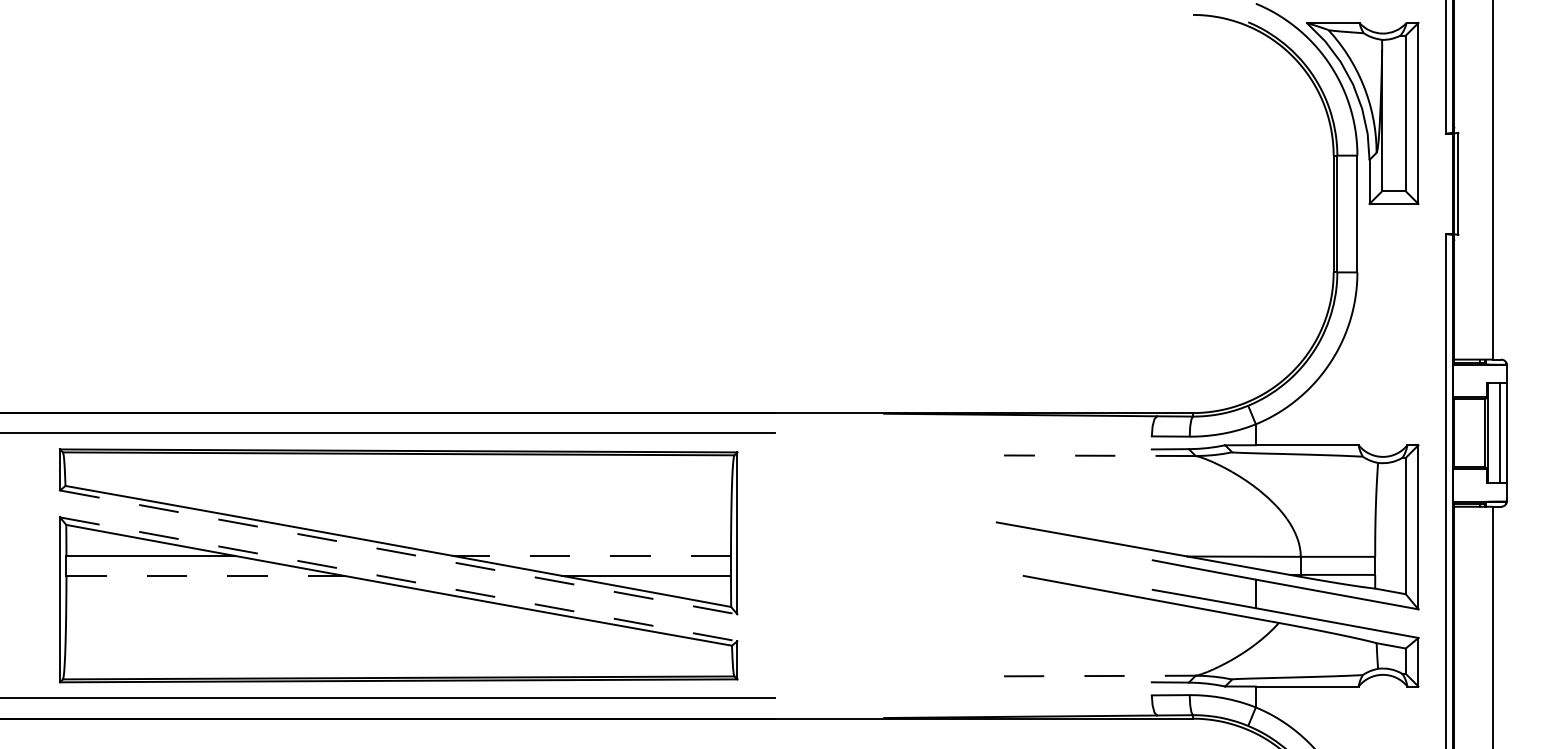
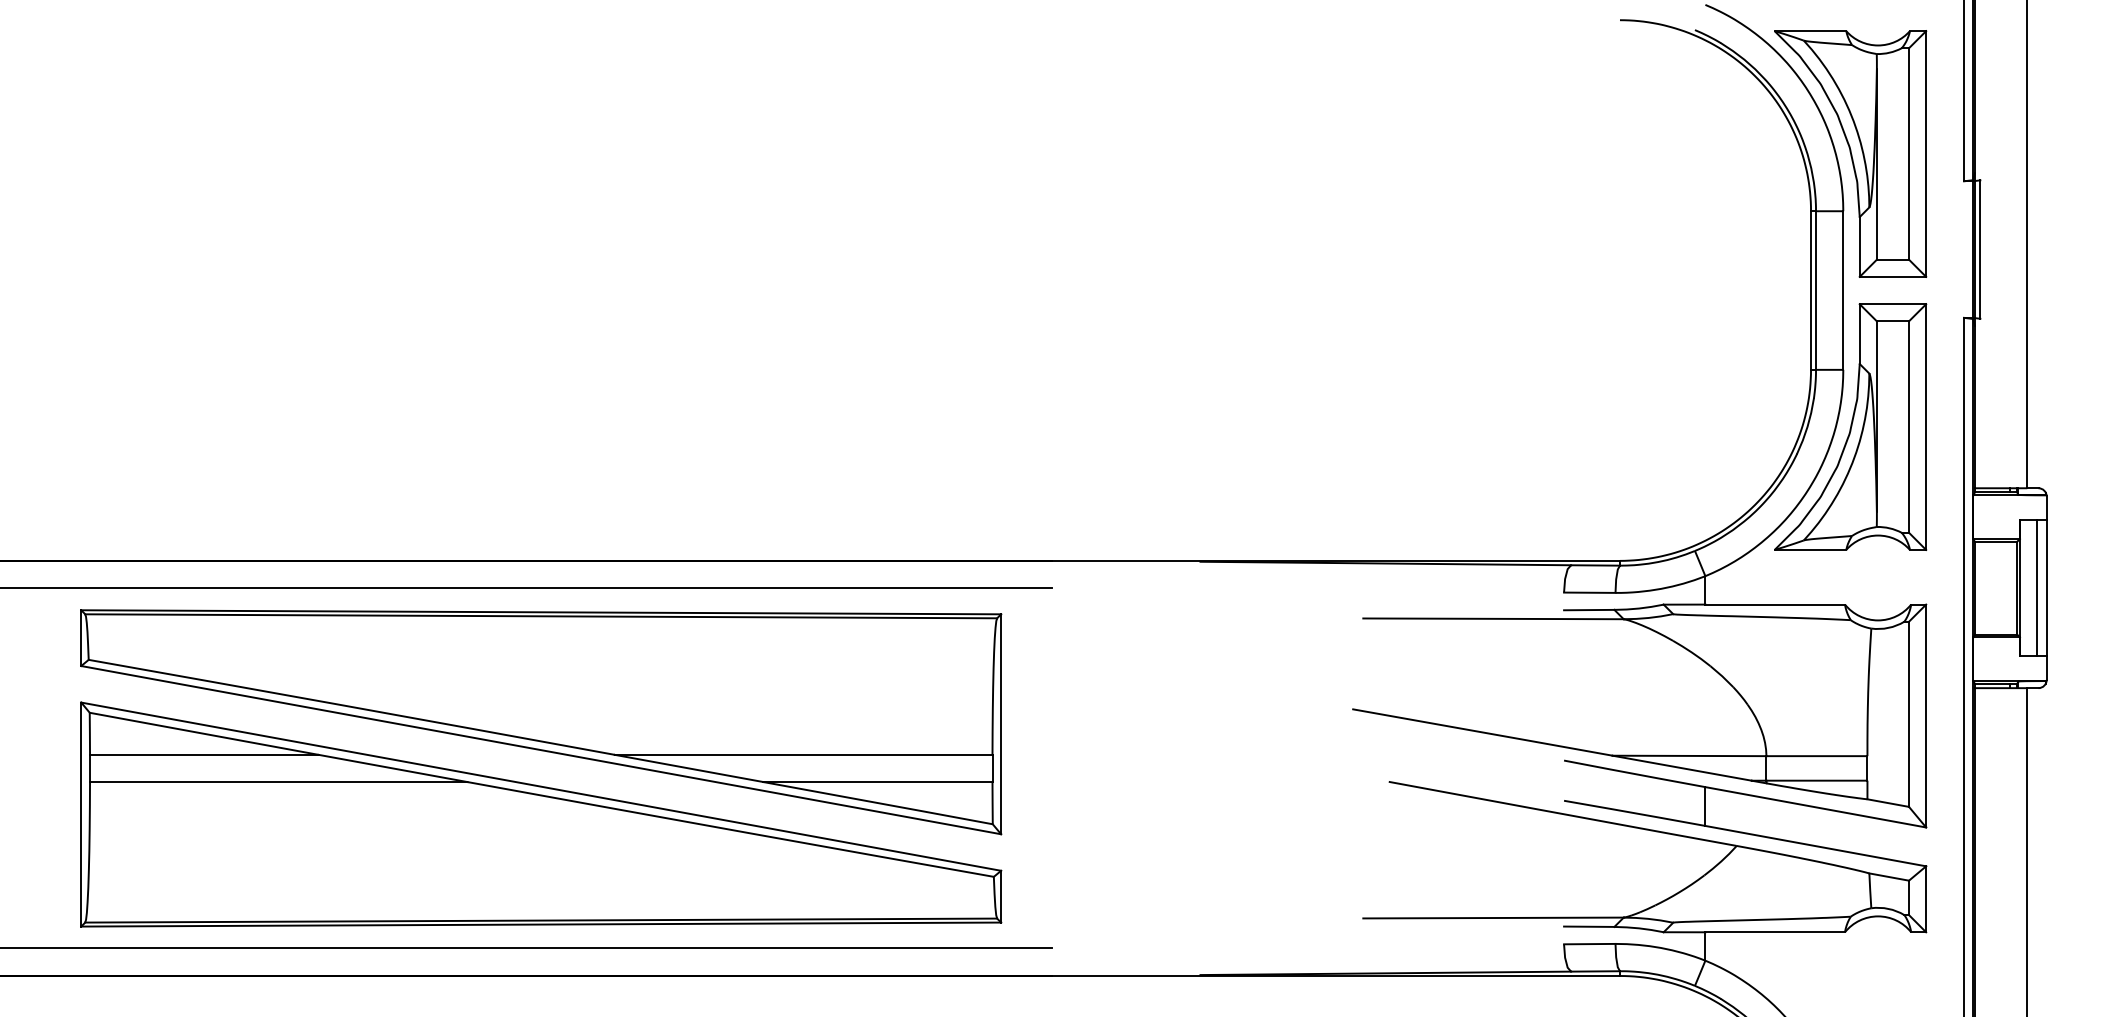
part: (1362, 314) -> (1850, 426), added
line: (1099, 455) -> (1493, 618), dashed -> solid
line: (398, 552) -> (541, 750), dashed -> solid
line: (591, 555) -> (803, 754), dashed -> solid
line: (205, 576) -> (278, 782), dashed -> solid
line: (398, 579) -> (541, 786), dashed -> solid
line: (1100, 676) -> (1494, 918), dashed -> solid

